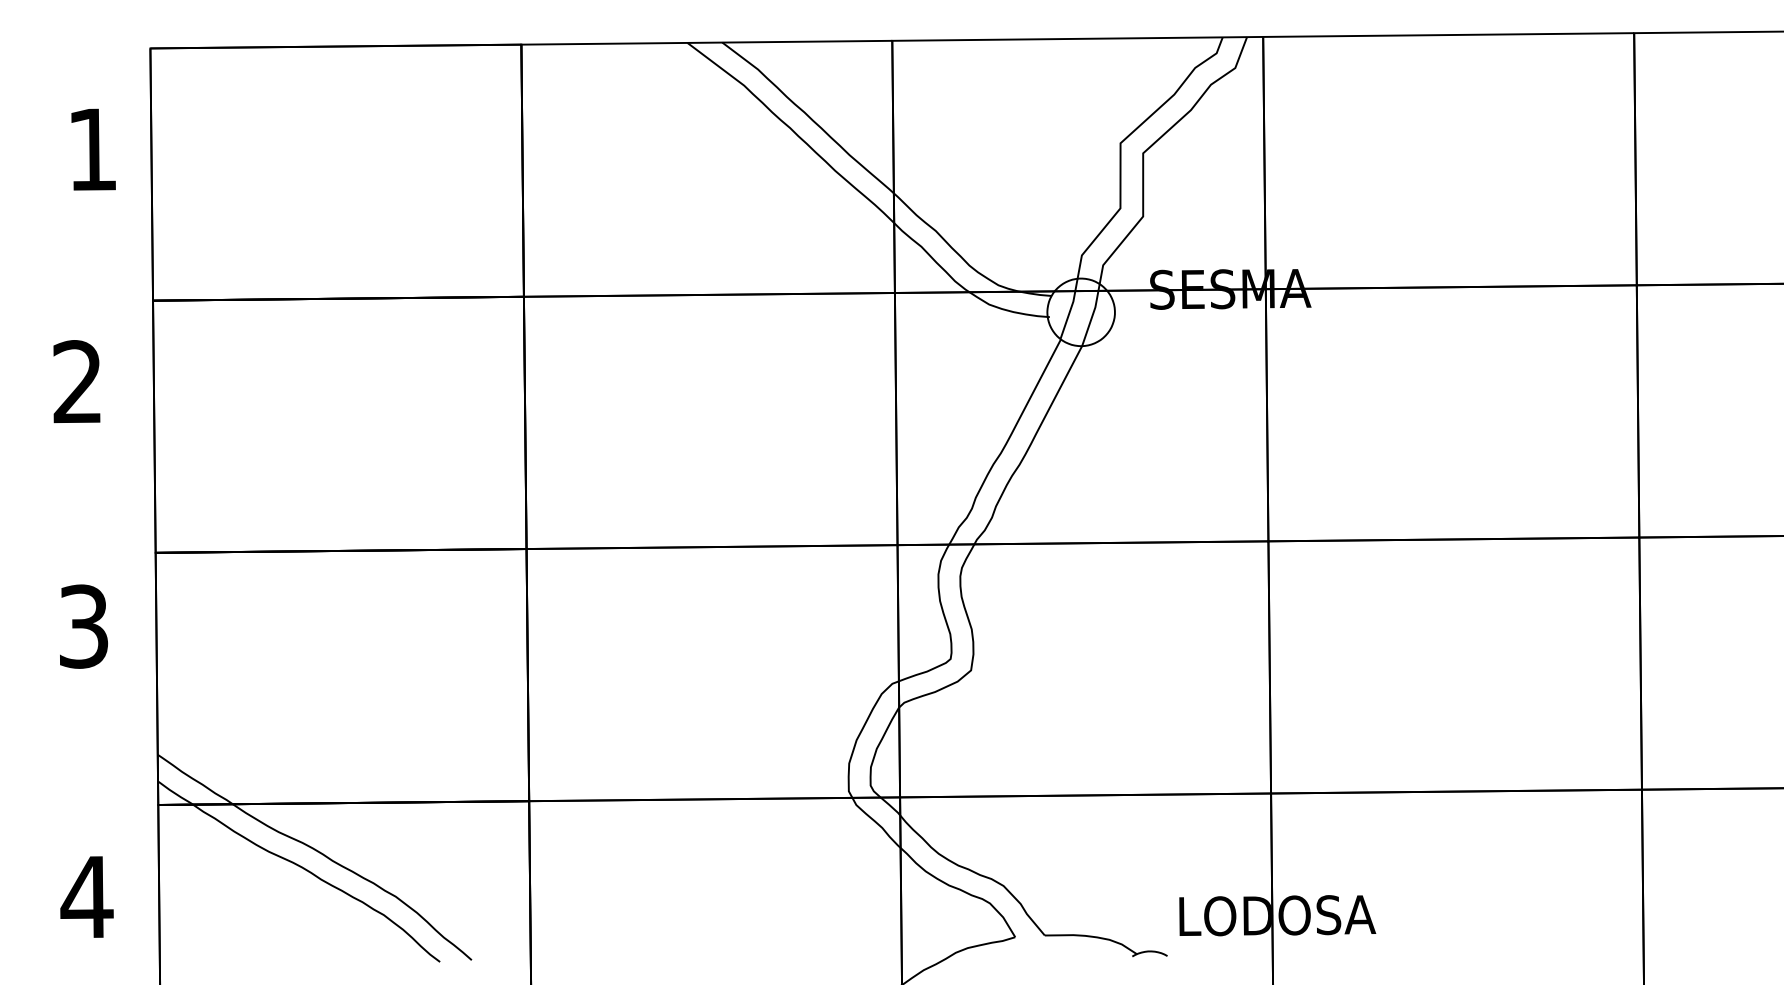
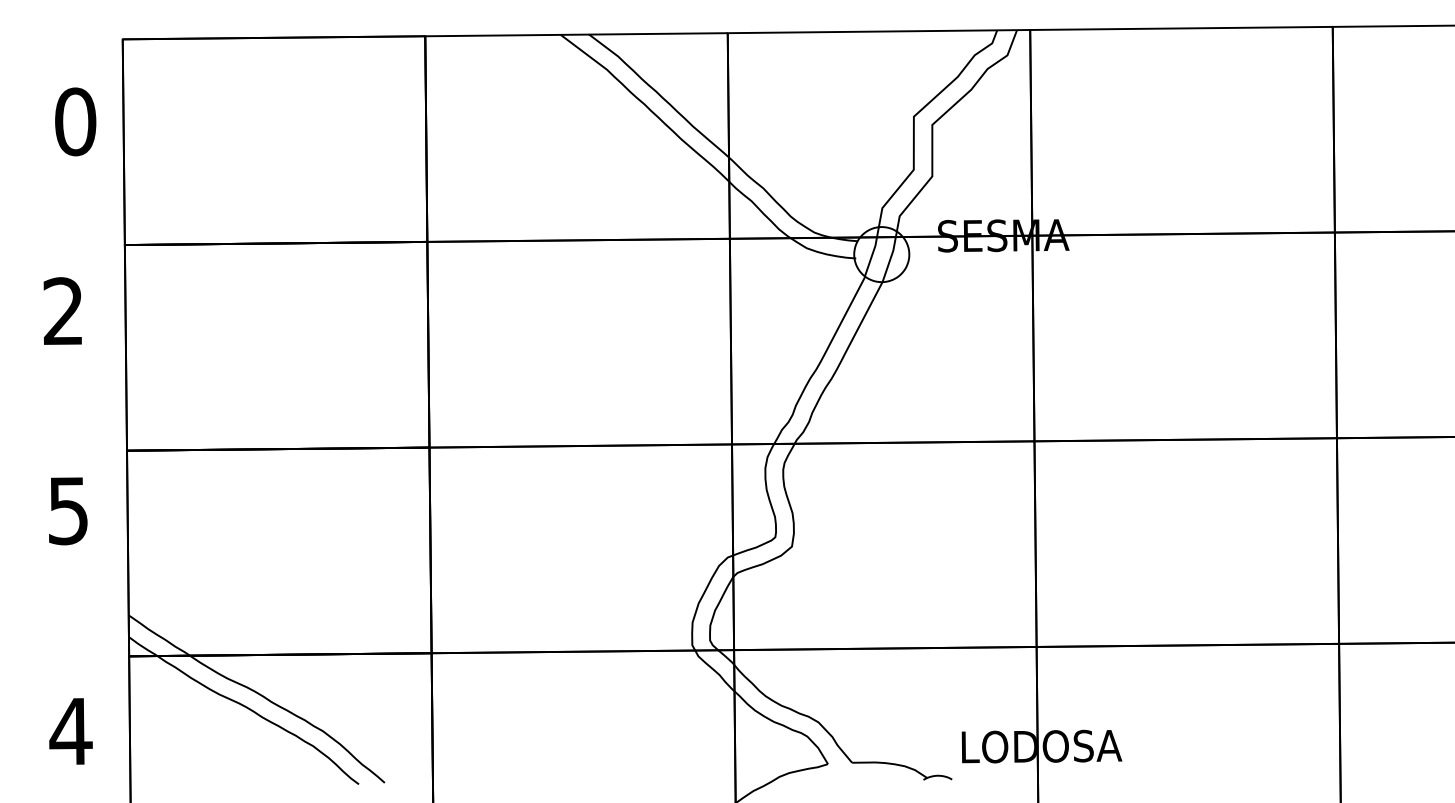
text: (92, 149) -> (75, 121), 1 -> 0
text: (84, 626) -> (68, 510), 3 -> 5

